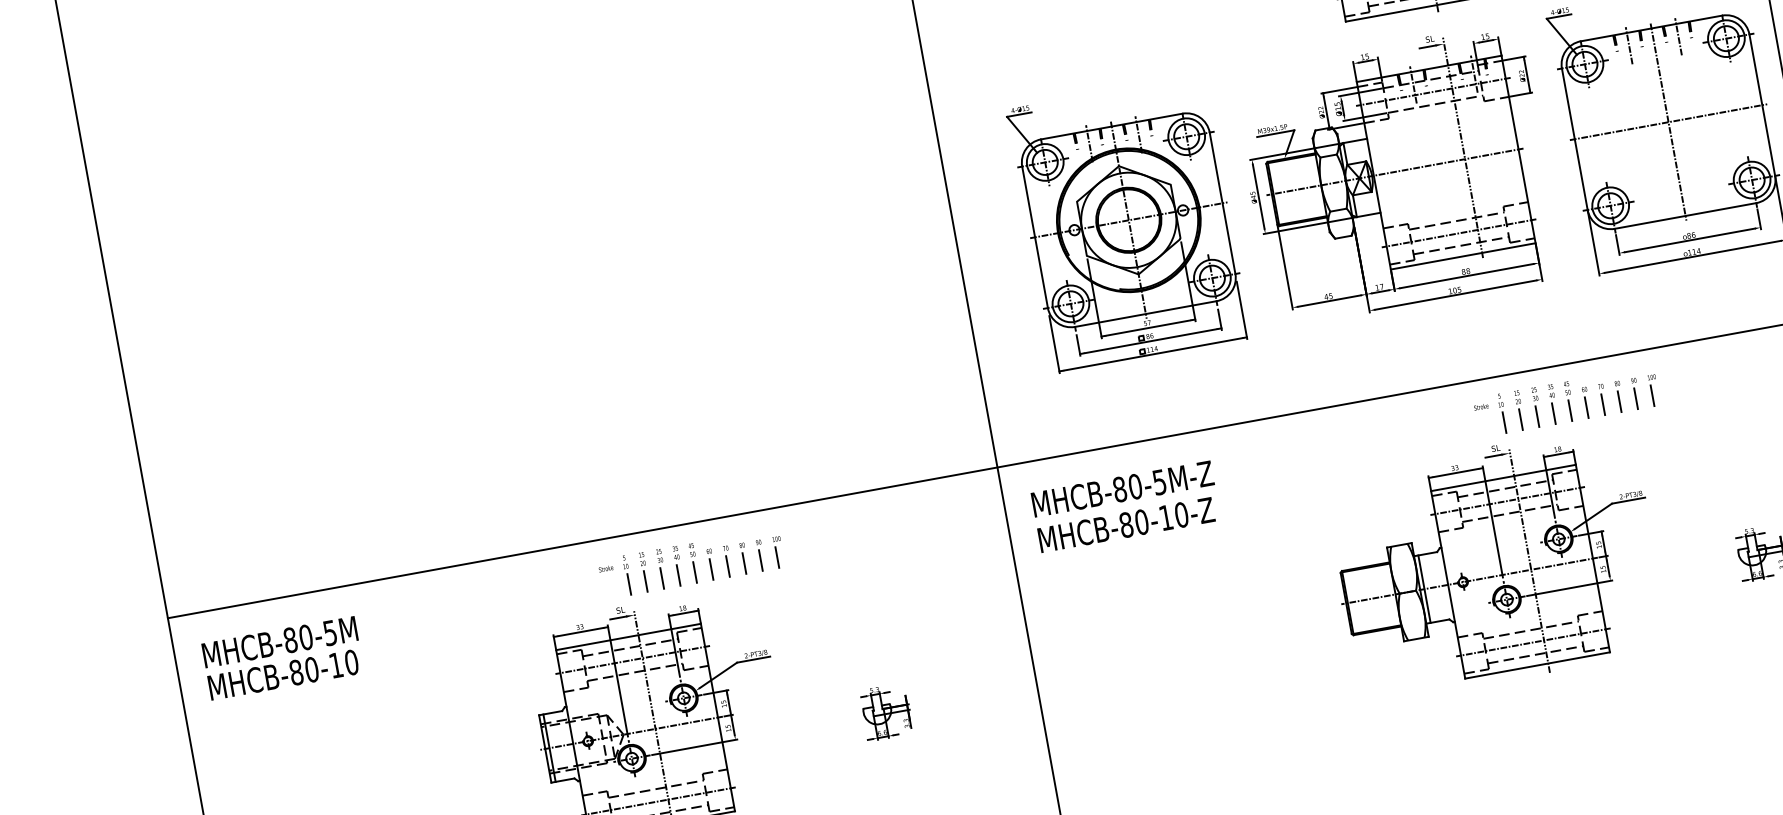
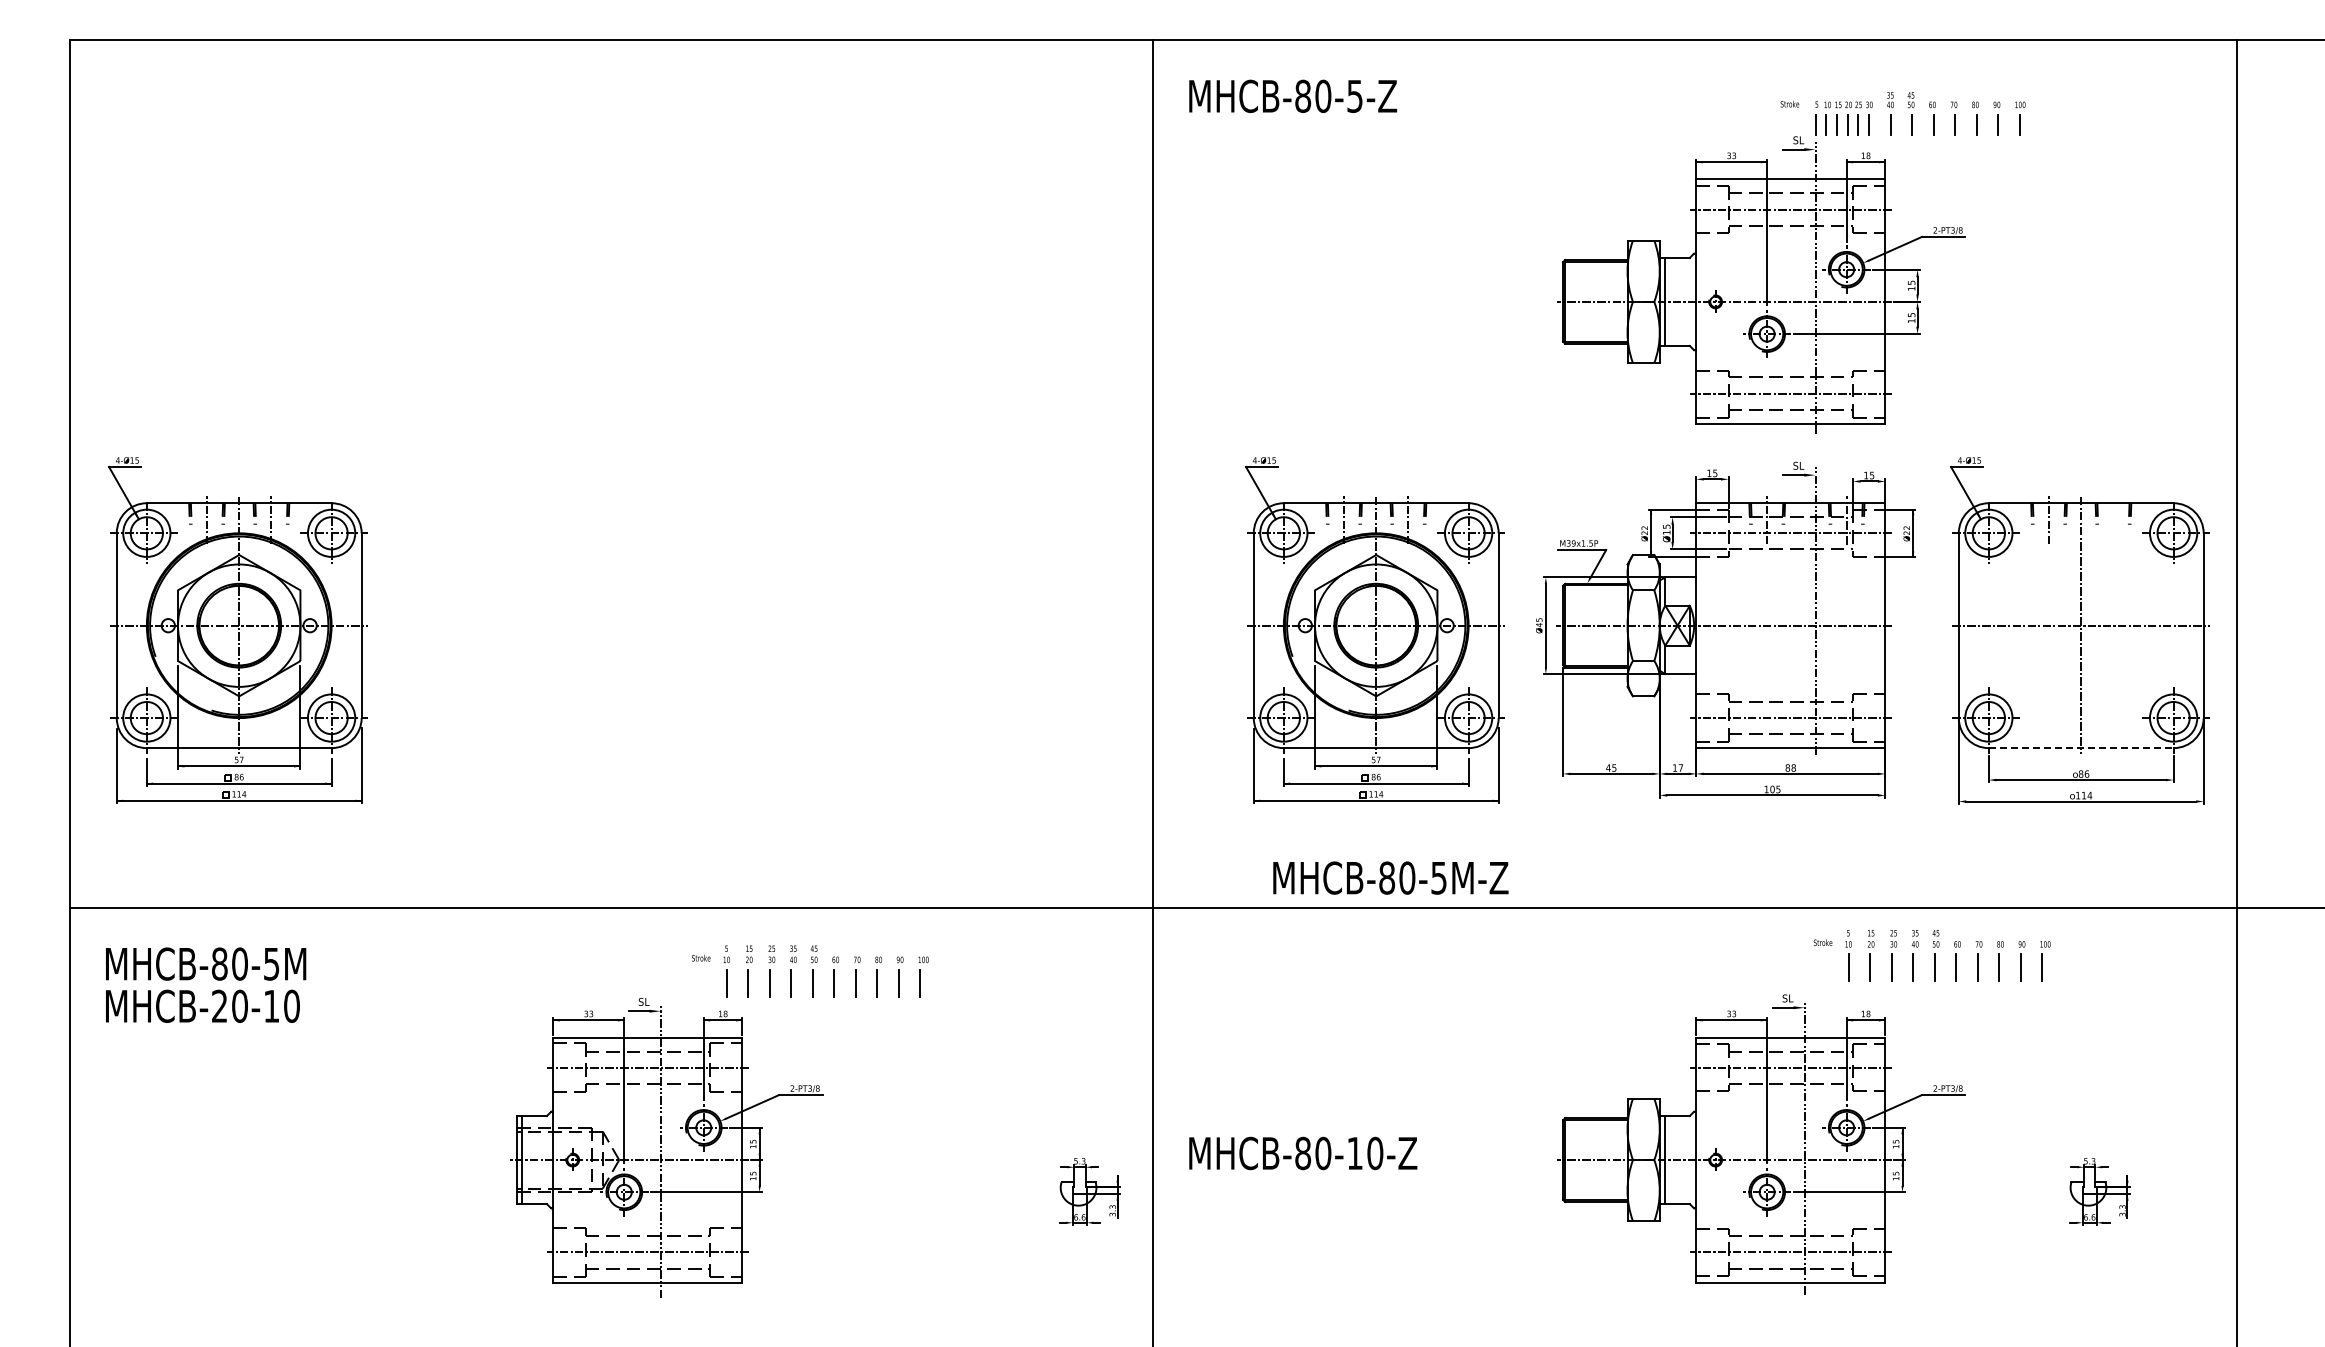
line: (1678, 36) -> (2113, 519), removed
line: (1685, 216) -> (2081, 748), solid -> dashed
part: (257, 382) -> (237, 630), added
part: (1566, 401) -> (1931, 955), moved
text: (1122, 488) -> (1390, 877), moved
text: (1126, 525) -> (1303, 1153), moved
part: (691, 563) -> (810, 971), moved
text: (296, 672) -> (219, 1005), MHCB-80-10 -> MHCB-20-10
part: (886, 711) -> (1089, 1191), moved

